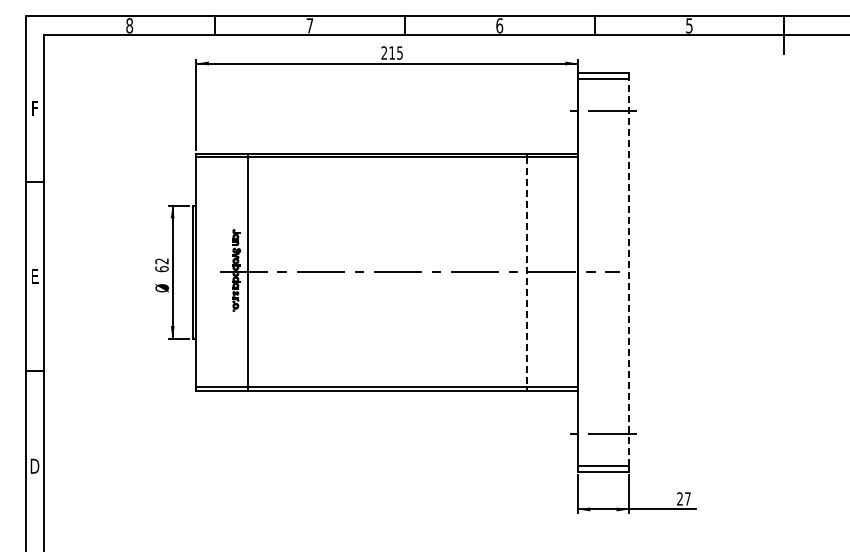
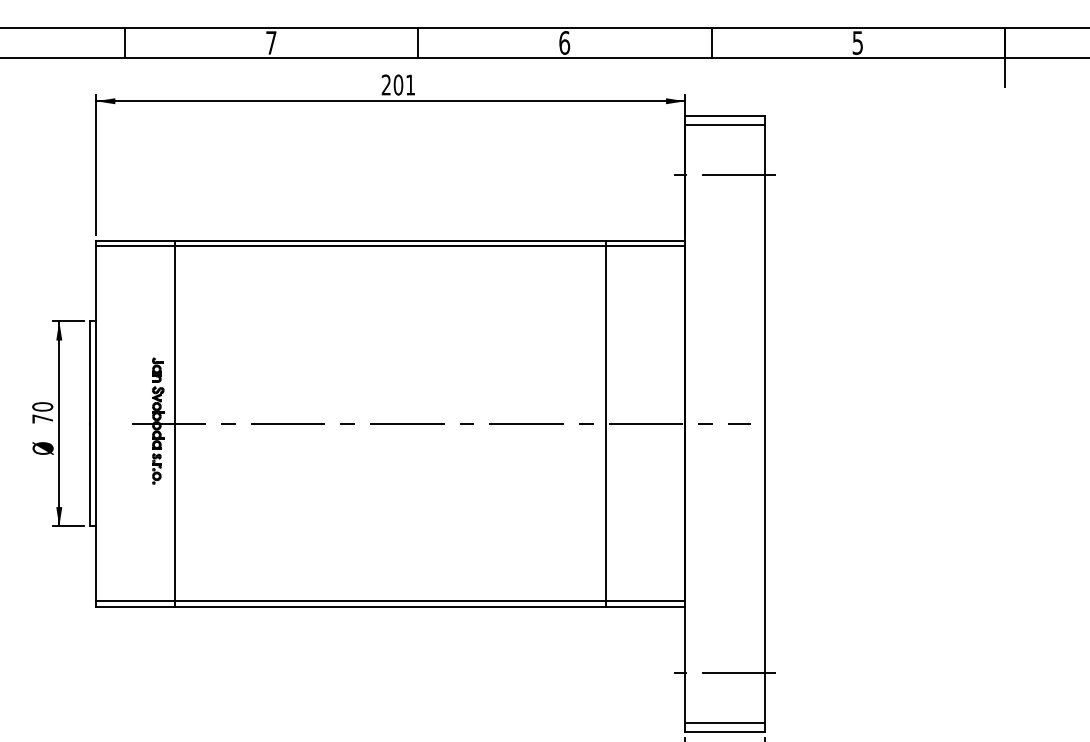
text: (395, 52) -> (403, 84), 215 -> 201
text: (161, 265) -> (41, 413), 62 -> 70
line: (526, 272) -> (606, 424), dashed -> solid
line: (629, 272) -> (765, 424), dashed -> solid

